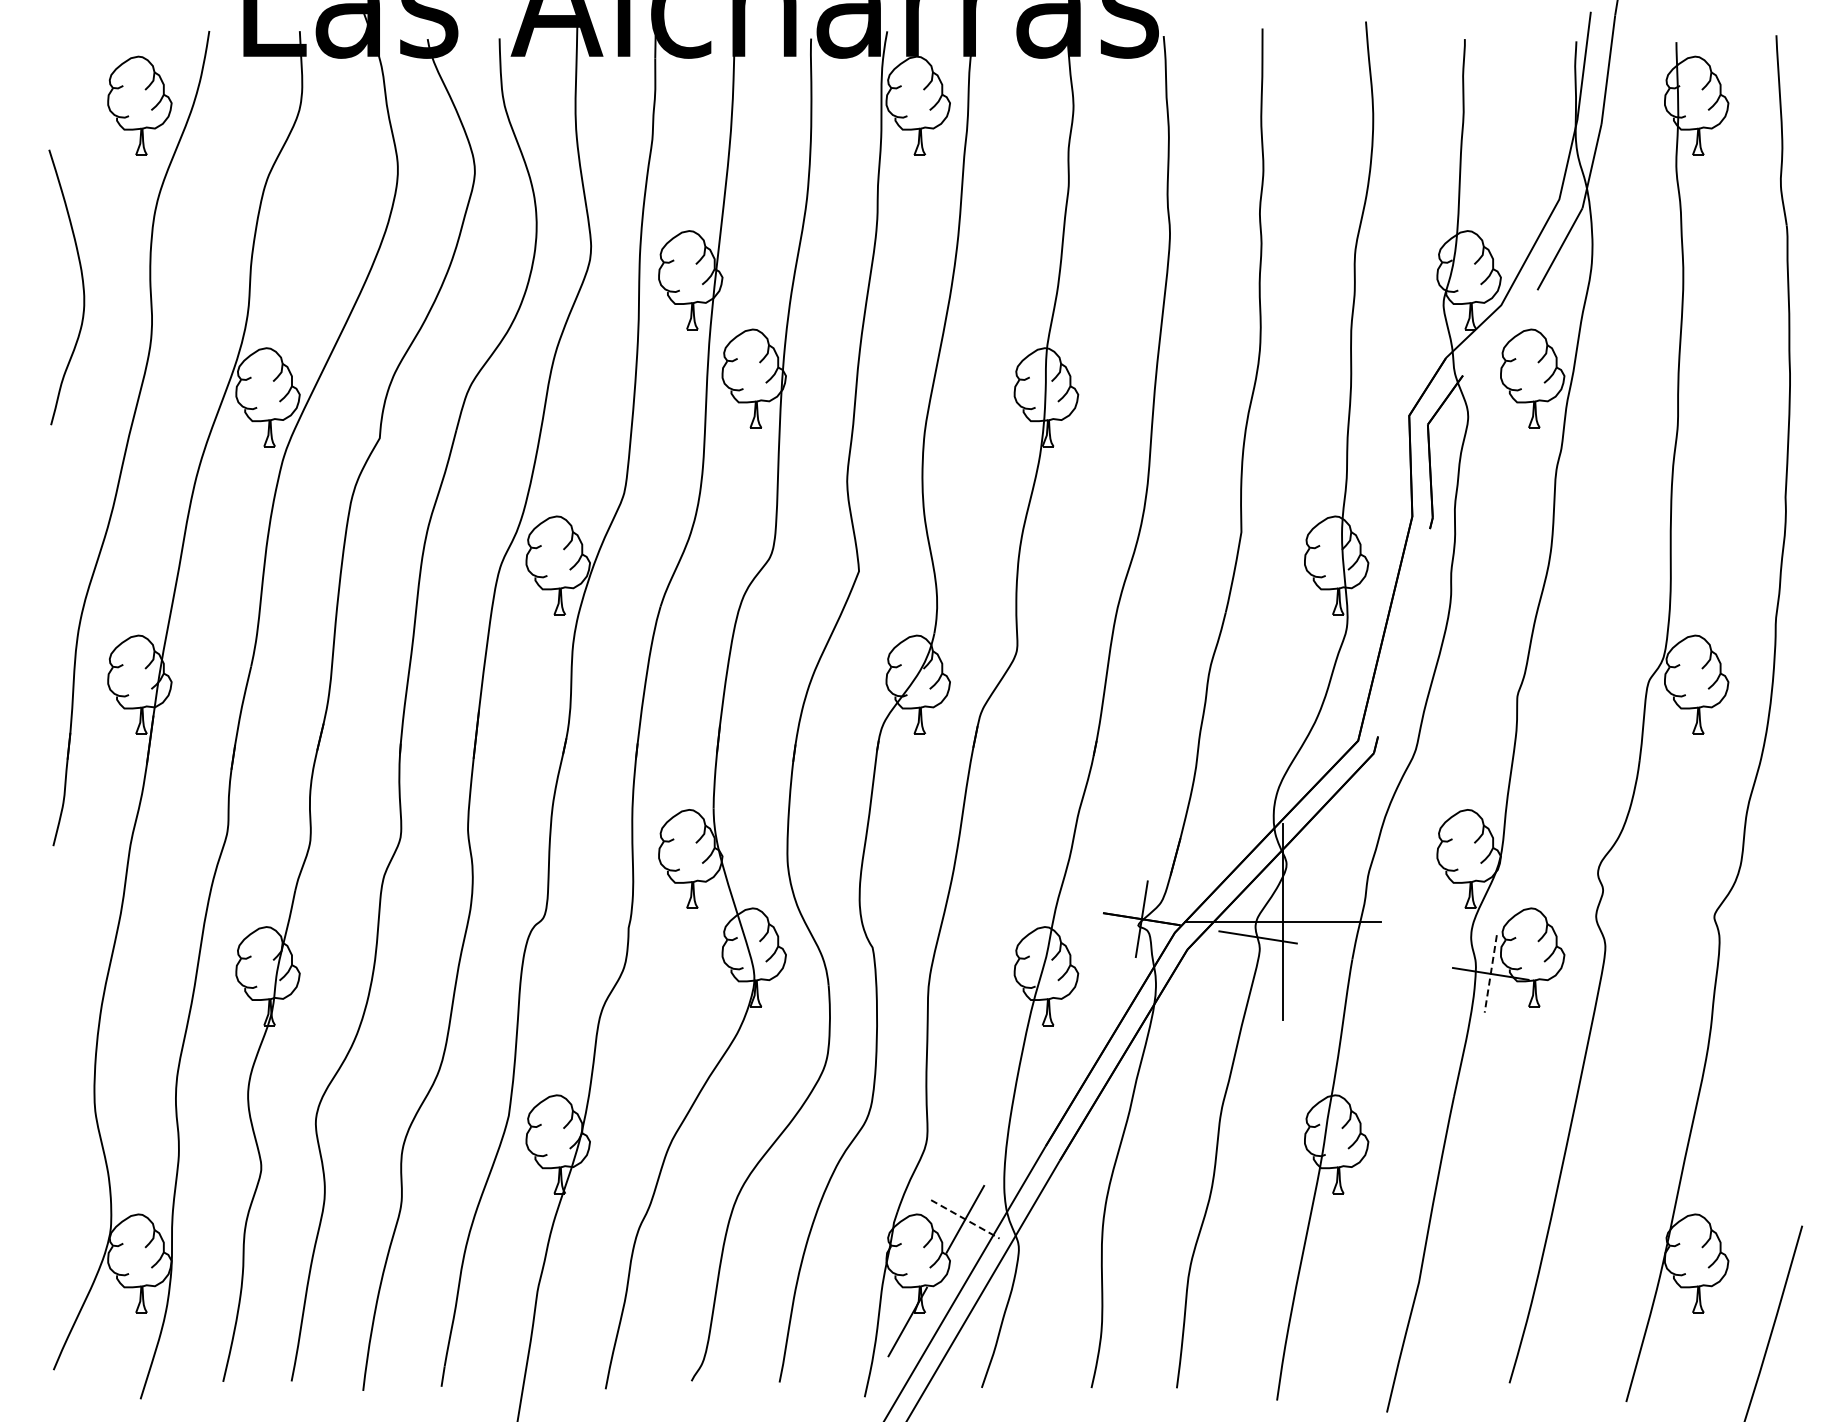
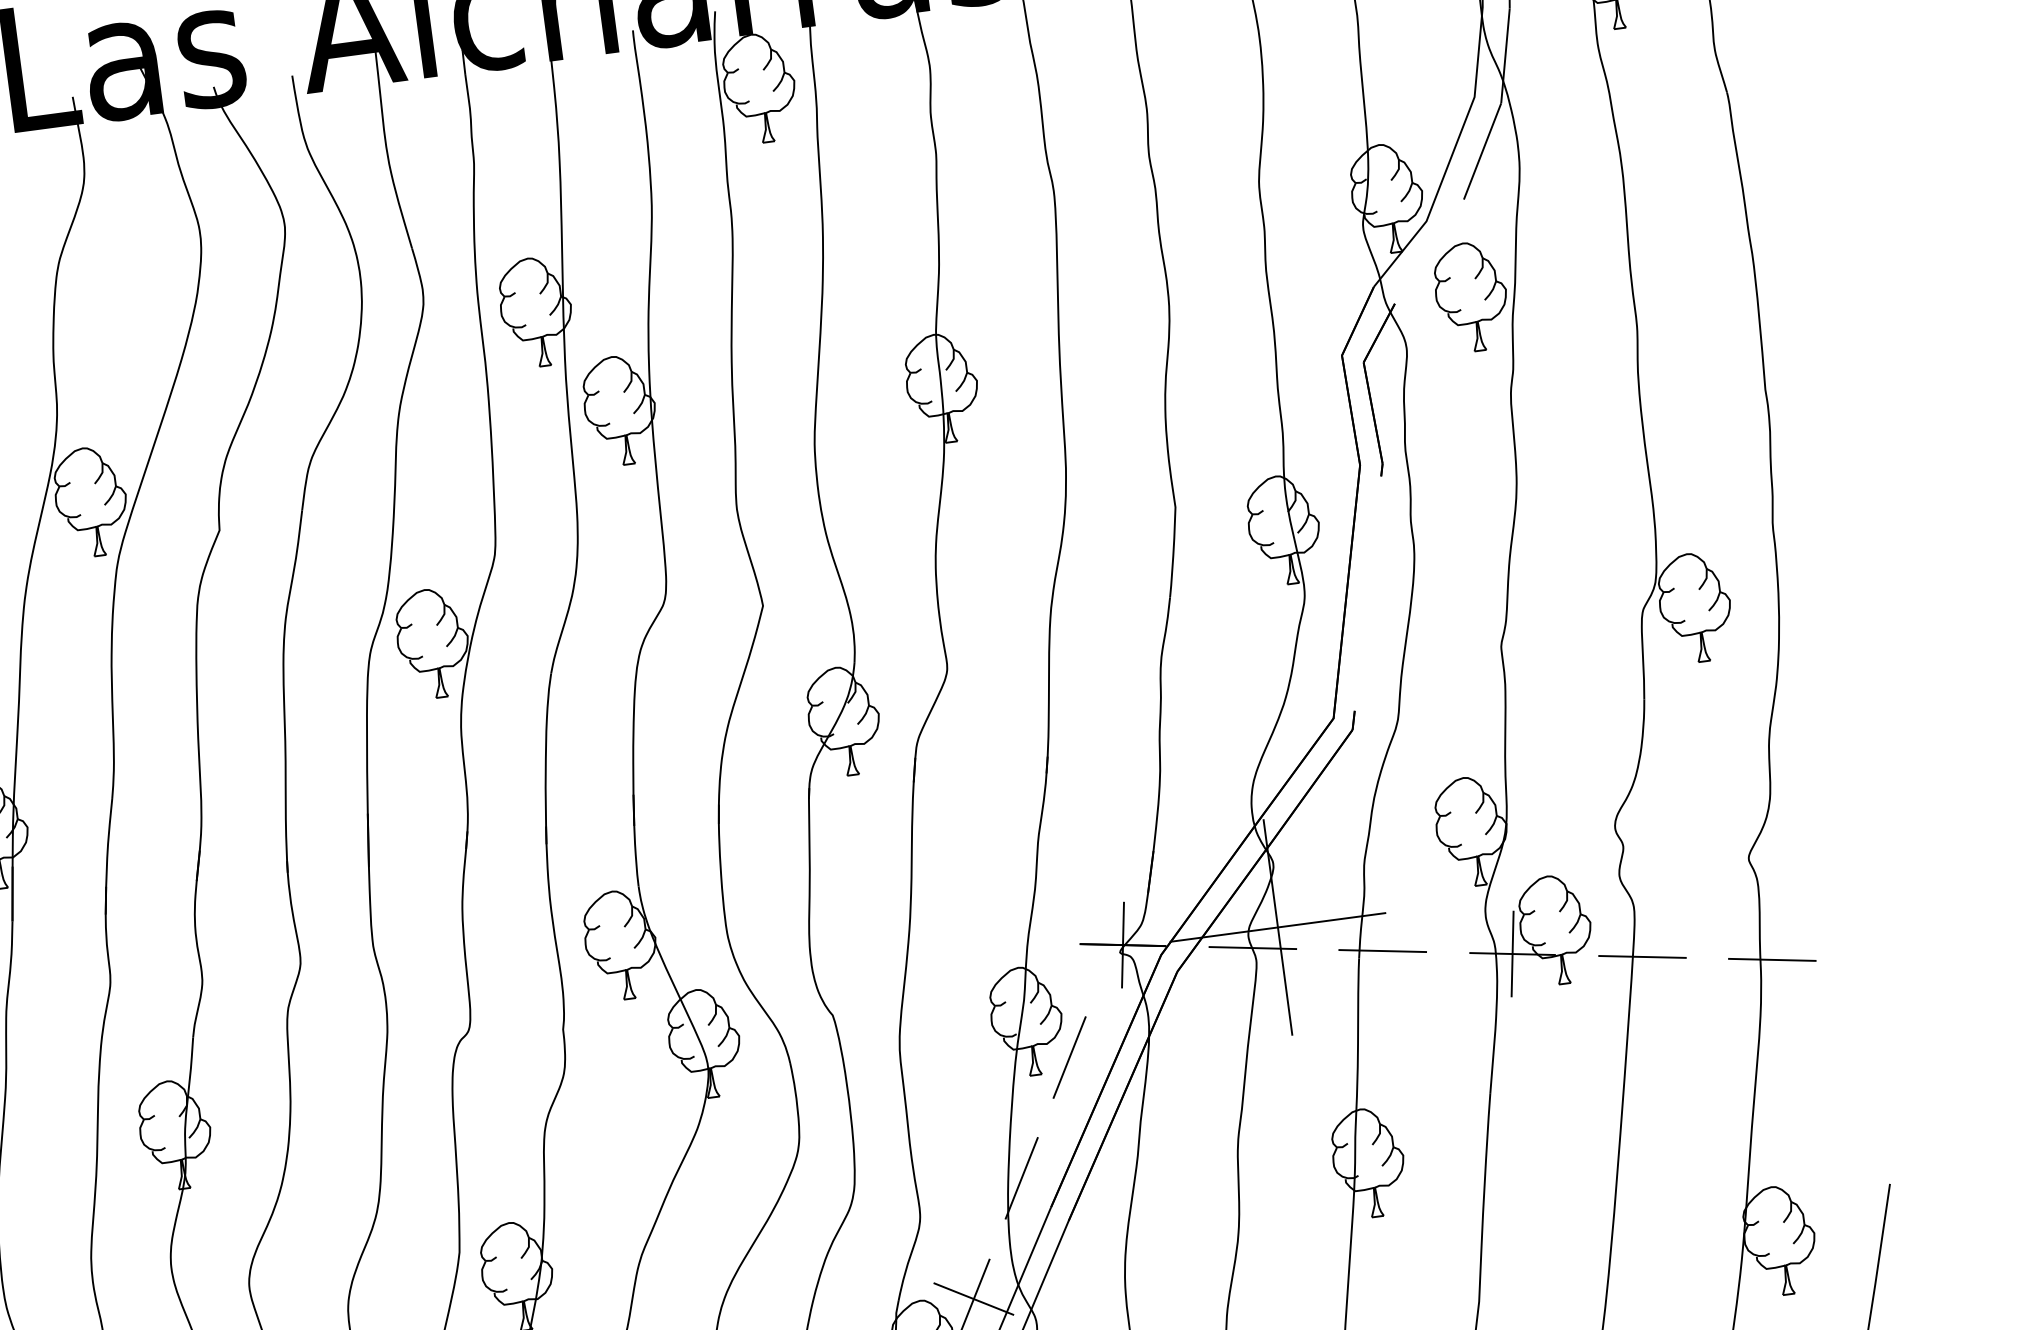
line: (1374, 955) -> (1382, 950), added
line: (1490, 973) -> (1512, 953), dashed -> solid
line: (1606, 992) -> (1641, 957), added
line: (1723, 1010) -> (1772, 960), added
line: (1080, 1013) -> (1069, 1057), added
line: (1022, 1116) -> (1021, 1178), added
line: (965, 1219) -> (974, 1299), dashed -> solid

